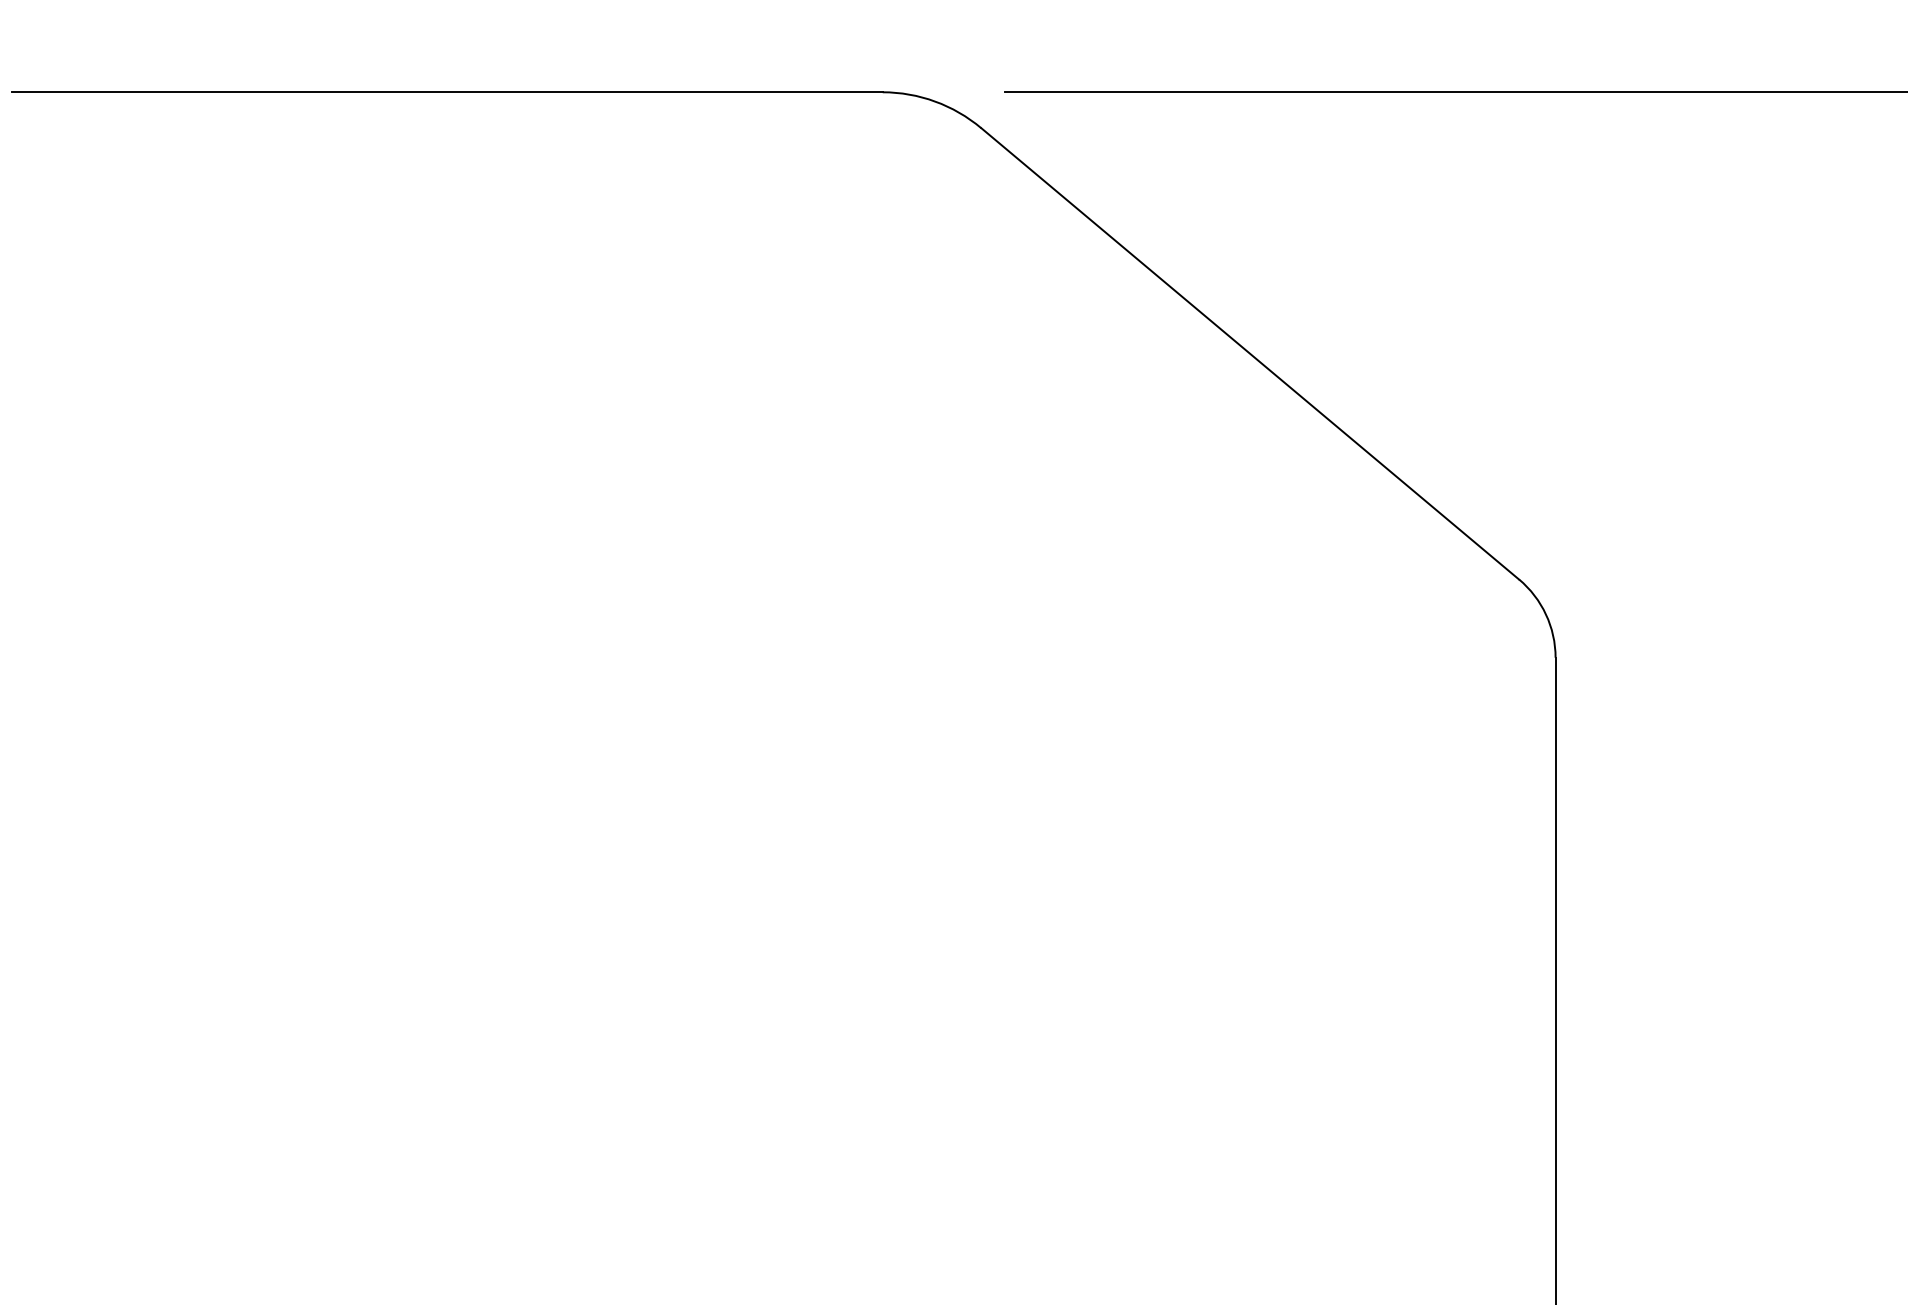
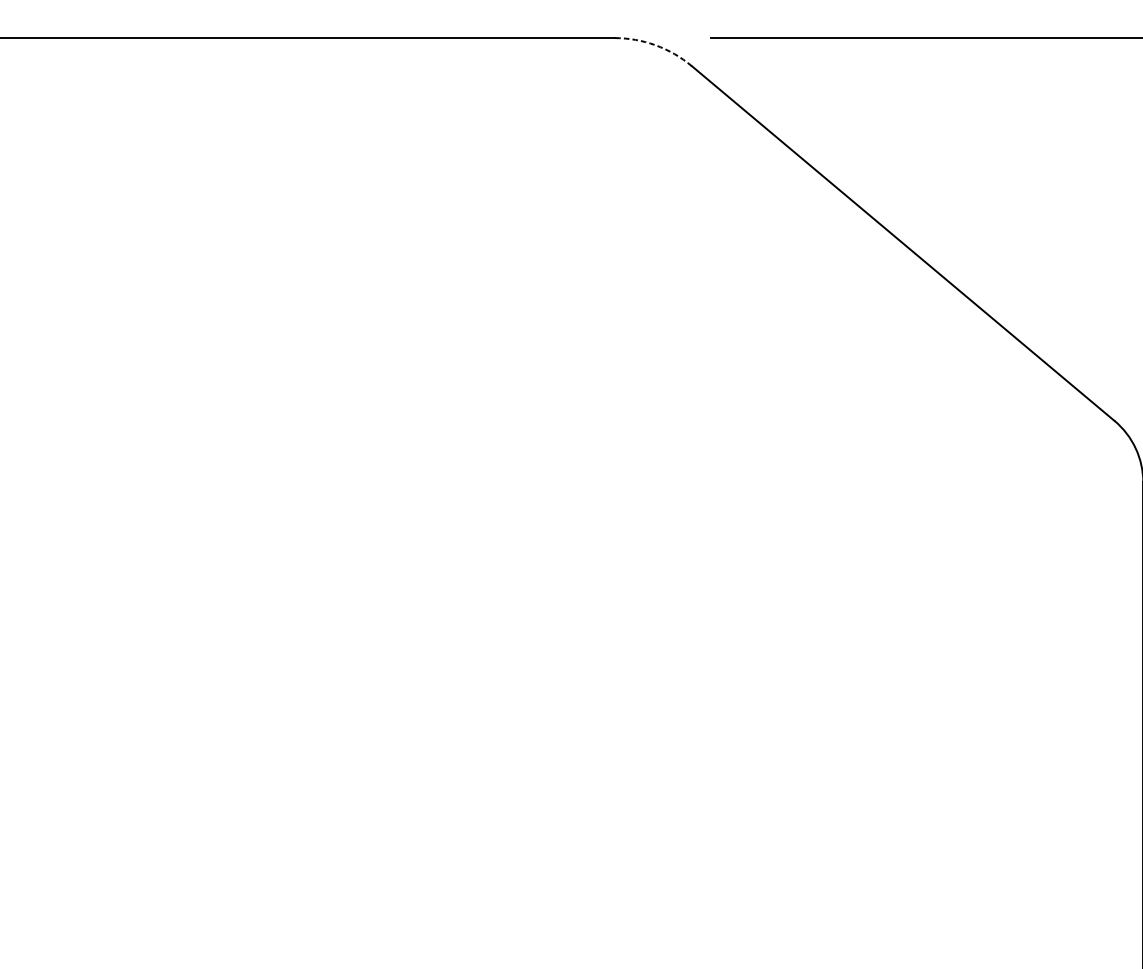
arc: (935, 101) -> (656, 45), solid -> dashed

